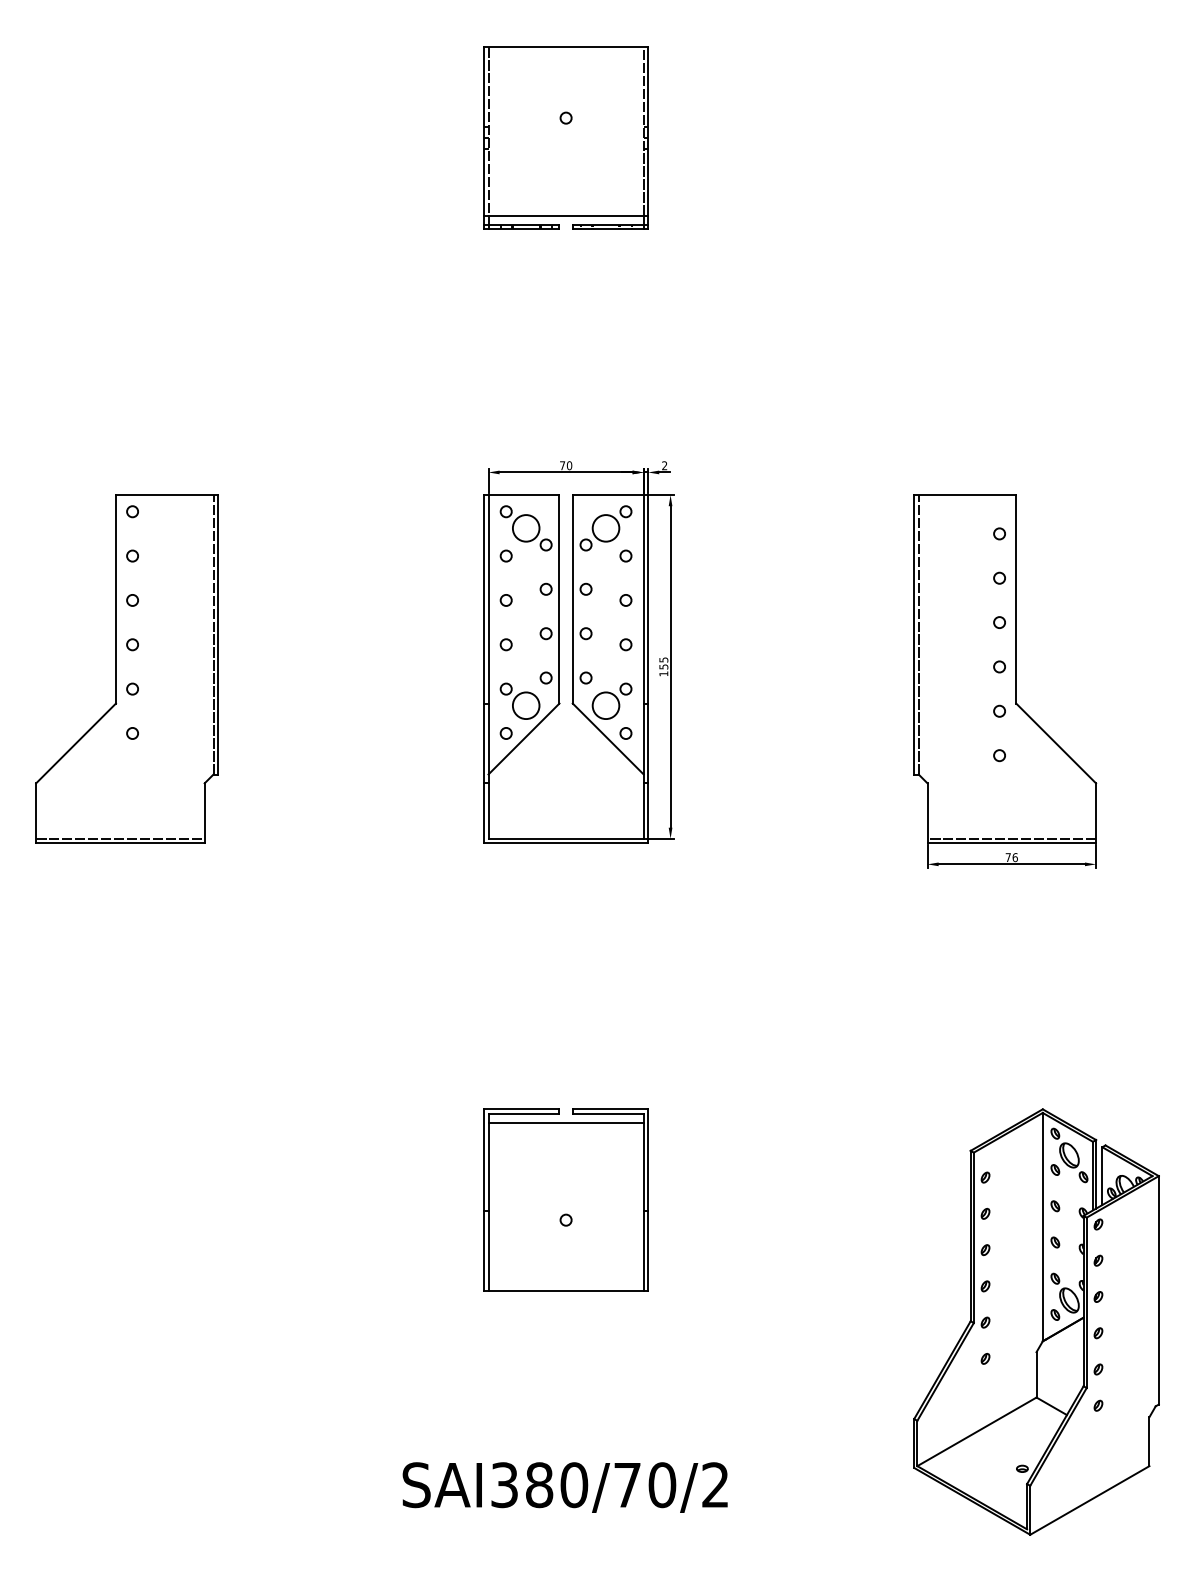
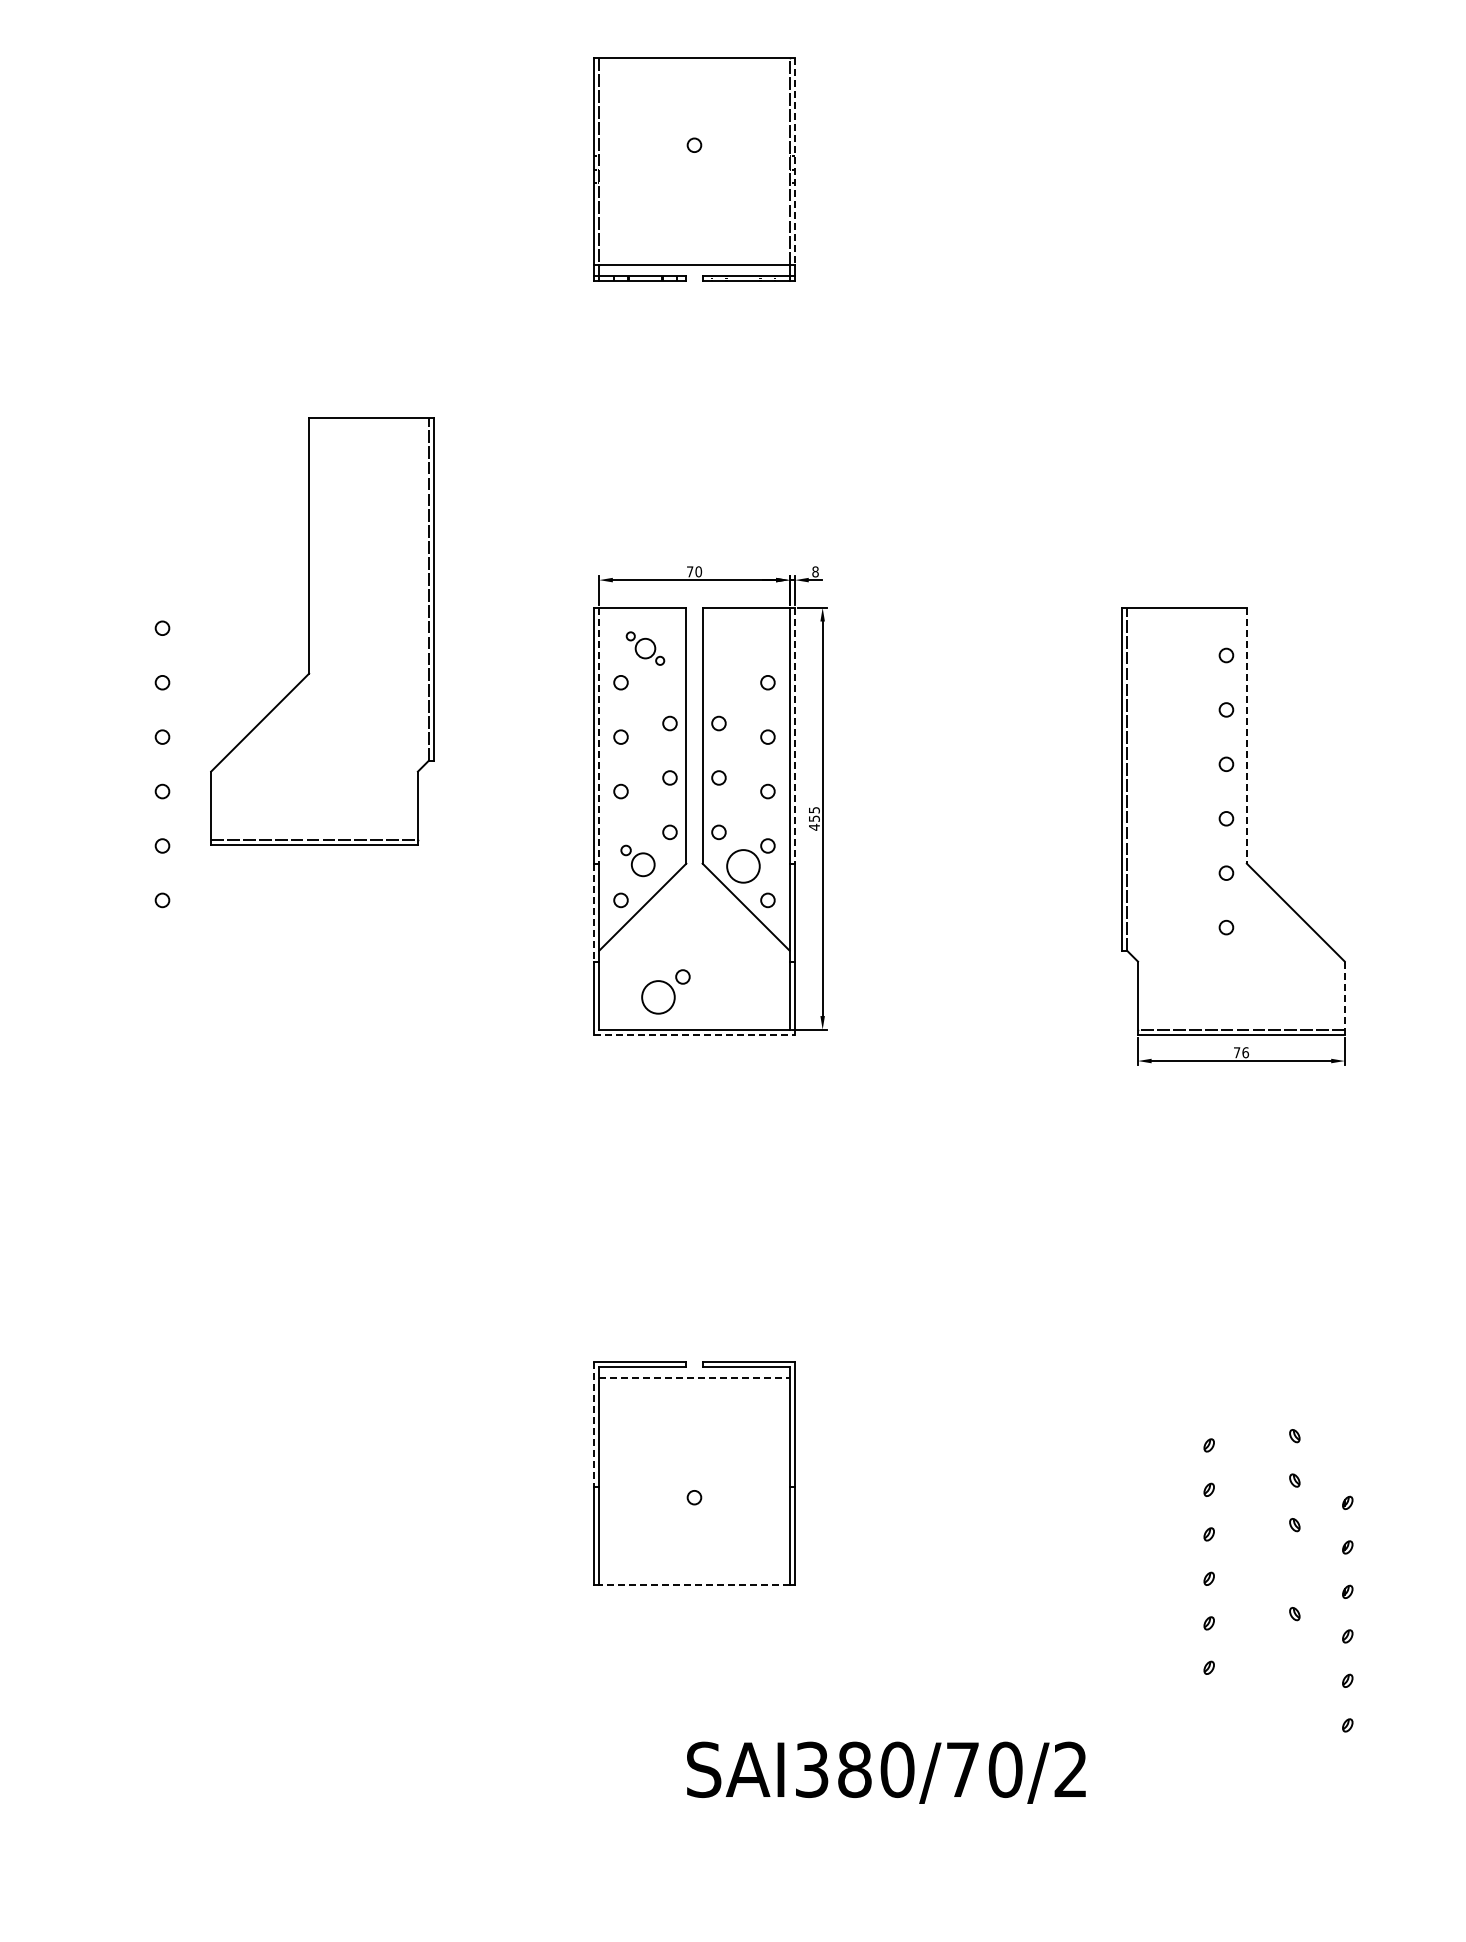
line: (648, 132) -> (795, 162), solid -> dashed
text: (664, 465) -> (815, 571), 2 -> 8
part: (526, 528) -> (645, 648), size x0.6
part: (606, 528) -> (743, 648), removed
line: (488, 599) -> (599, 735), solid -> dashed
line: (648, 599) -> (795, 735), solid -> dashed
line: (1015, 599) -> (1246, 735), solid -> dashed
part: (126, 669) -> (322, 631), moved
text: (663, 673) -> (814, 826), 155 -> 455
part: (519, 700) -> (637, 860), size x0.7
line: (483, 743) -> (593, 912), solid -> dashed
part: (542, 807) -> (665, 991), added
line: (1095, 813) -> (1344, 998), solid -> dashed
line: (566, 843) -> (694, 1035), solid -> dashed
line: (566, 1122) -> (694, 1377), solid -> dashed
line: (483, 1160) -> (593, 1424), solid -> dashed
line: (565, 1290) -> (693, 1584), solid -> dashed
part: (1036, 1321) -> (1271, 1622), removed
text: (565, 1487) -> (886, 1772), moved

